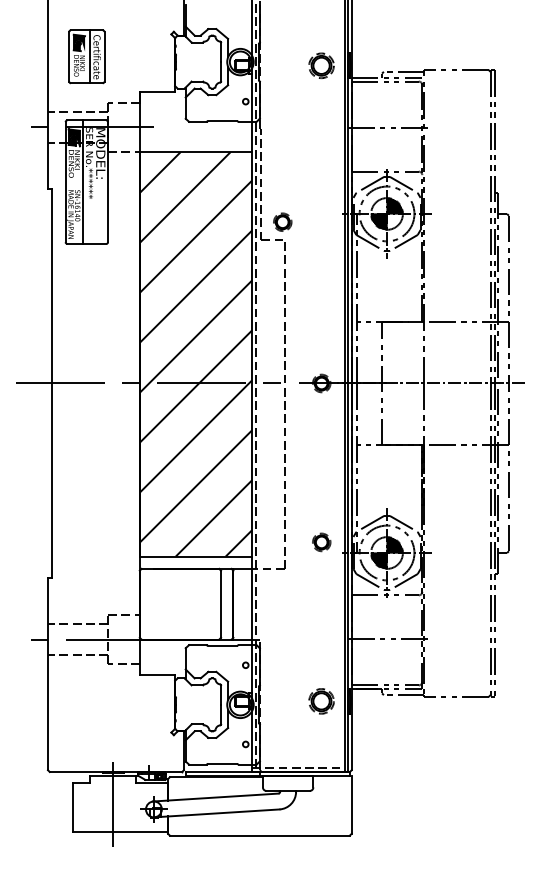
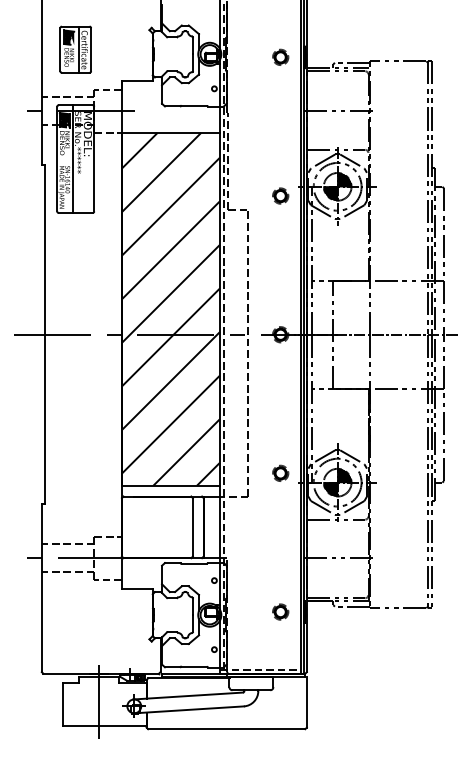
part: (321, 64) -> (280, 56), size x0.71
part: (282, 221) -> (280, 195), moved
part: (321, 700) -> (280, 611), size x0.71

